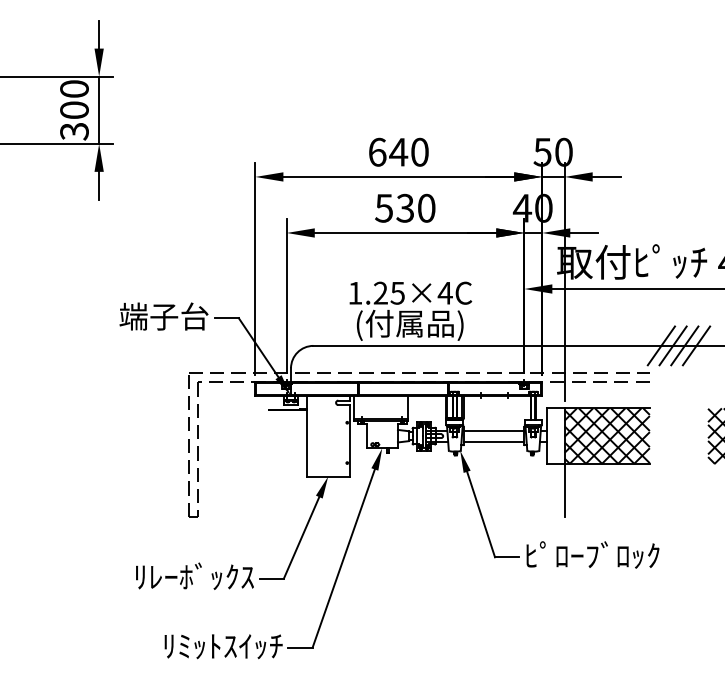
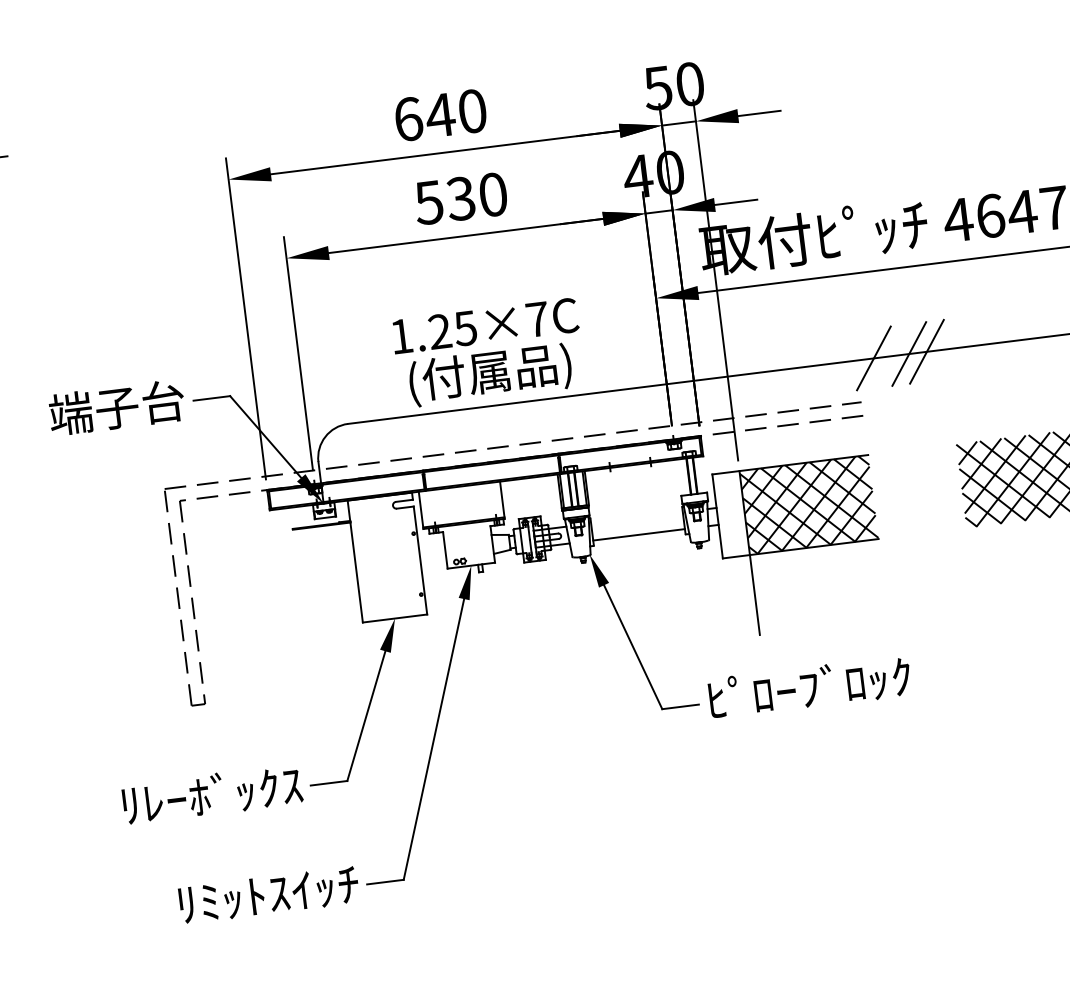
text: (444, 293) -> (536, 320), 1.25×4C -> 1.25×7C
line: (672, 345) -> (890, 355), removed
line: (493, 430) -> (636, 517), removed

